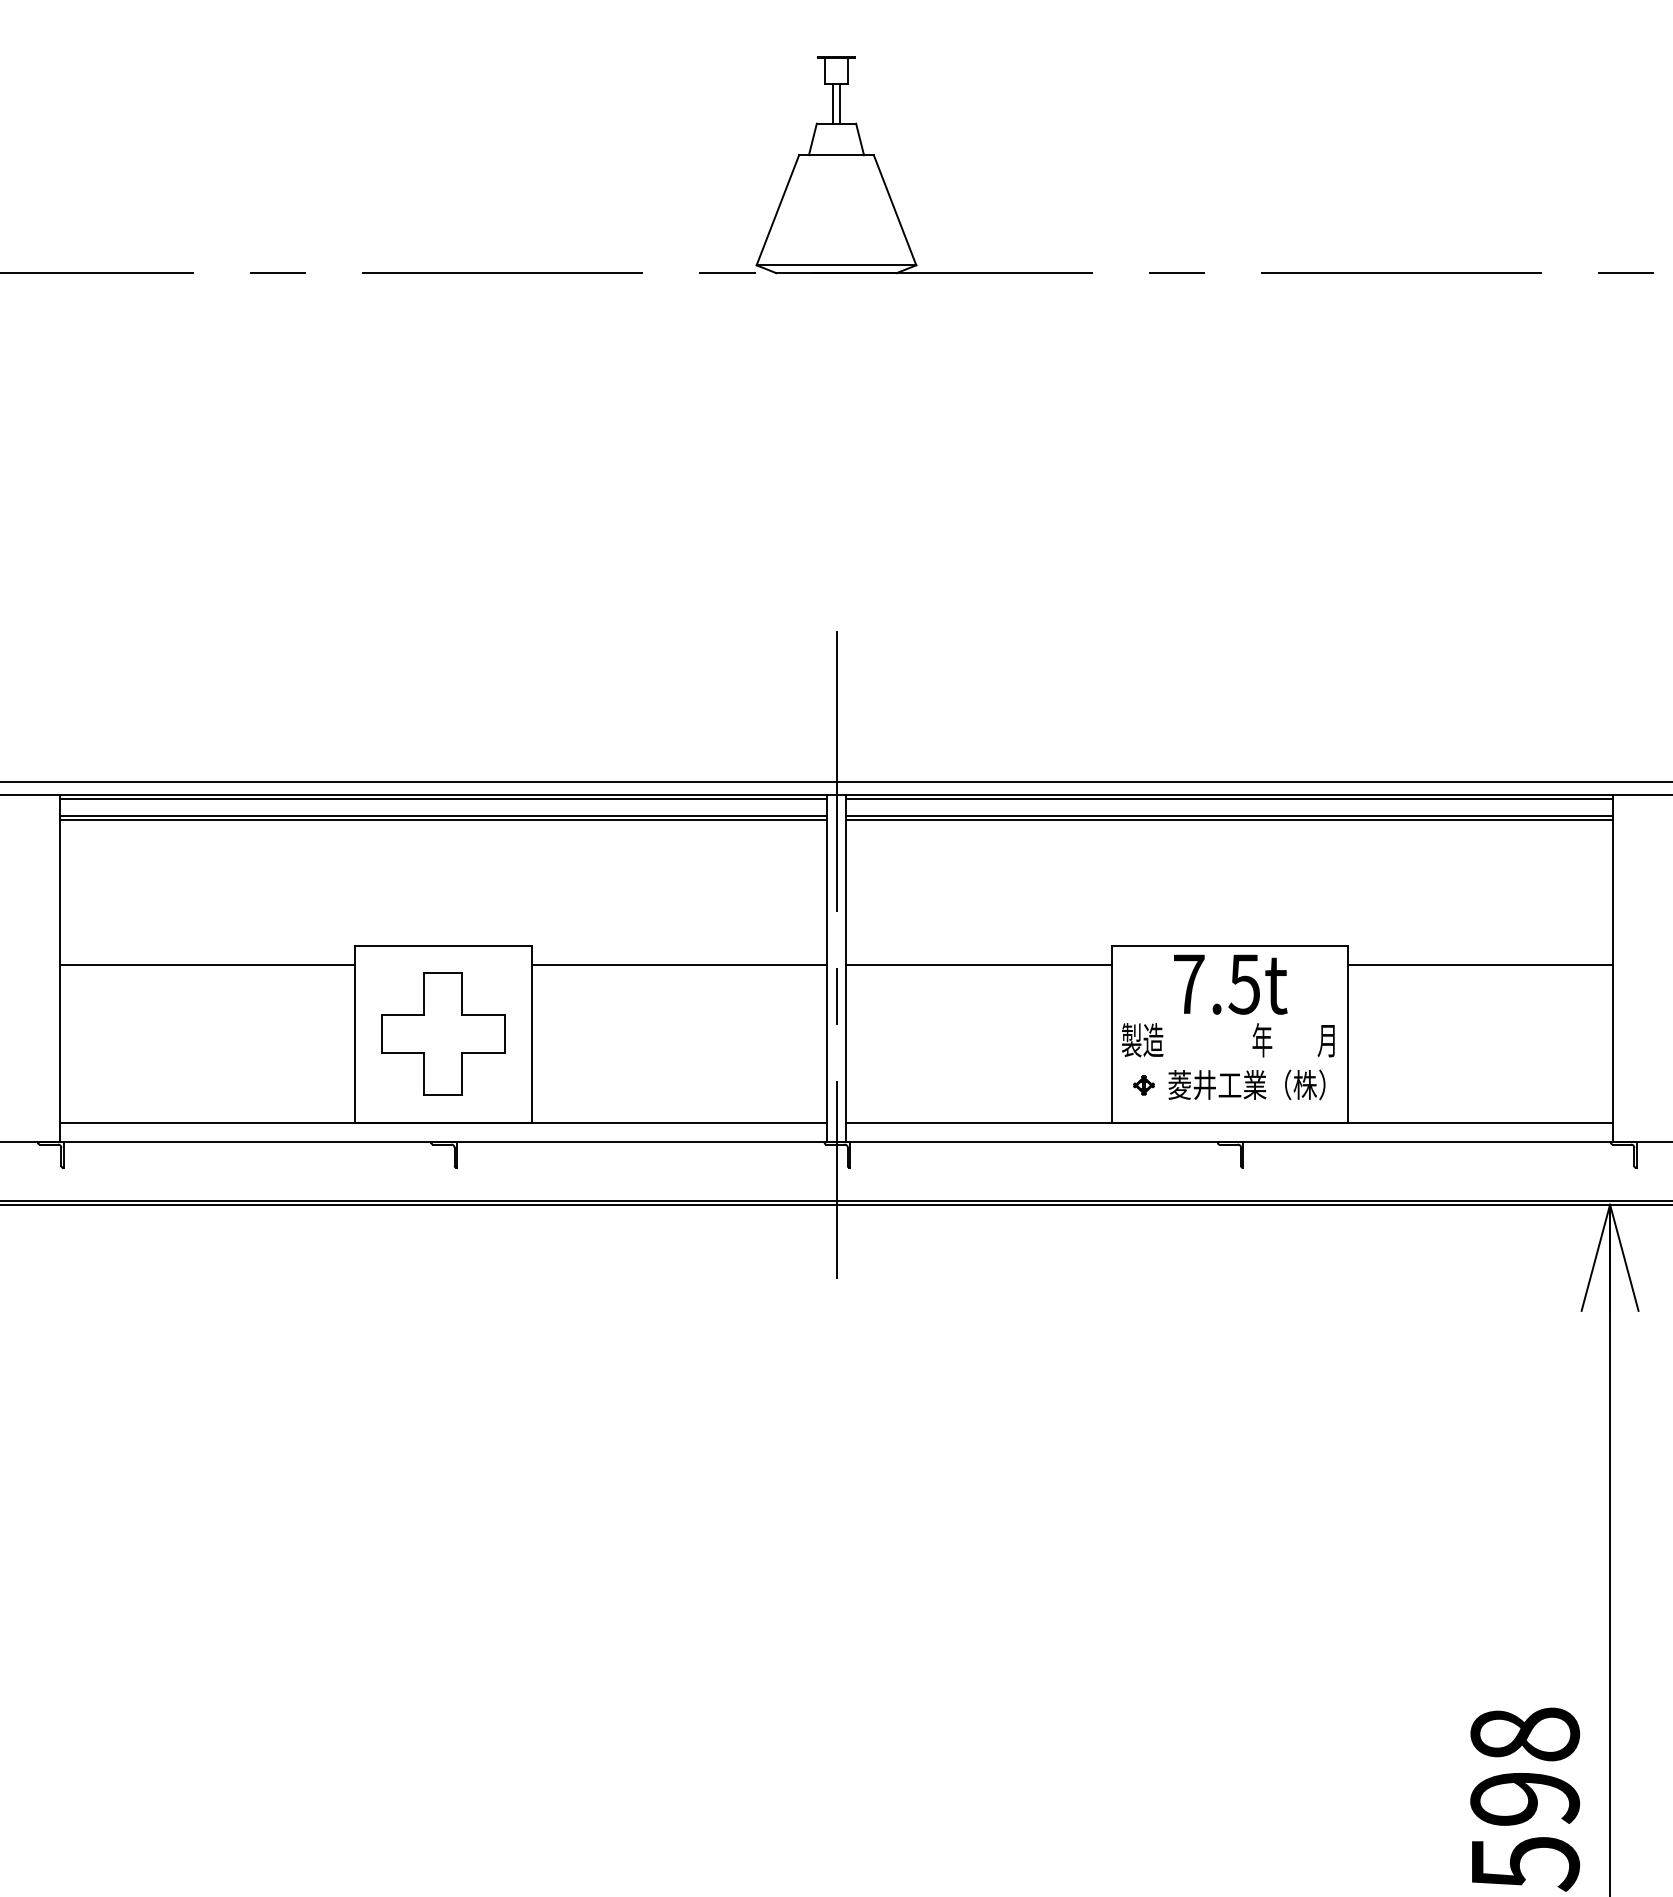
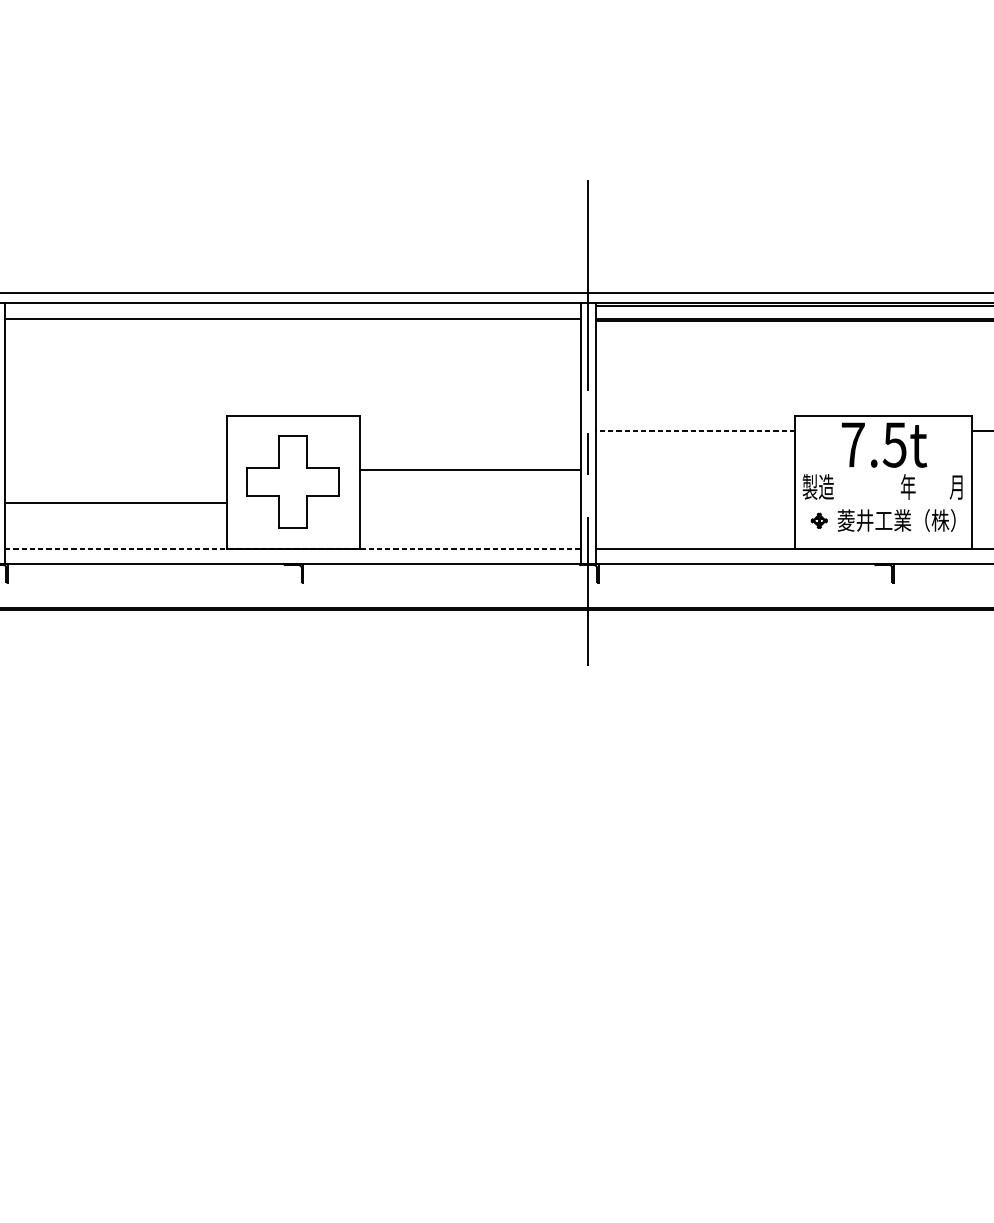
line: (442, 798) -> (292, 305), removed
line: (442, 819) -> (292, 321), removed
line: (206, 965) -> (115, 502), moved
line: (678, 965) -> (469, 469), moved
line: (979, 965) -> (695, 430), solid -> dashed
line: (443, 1122) -> (293, 548), solid -> dashed

